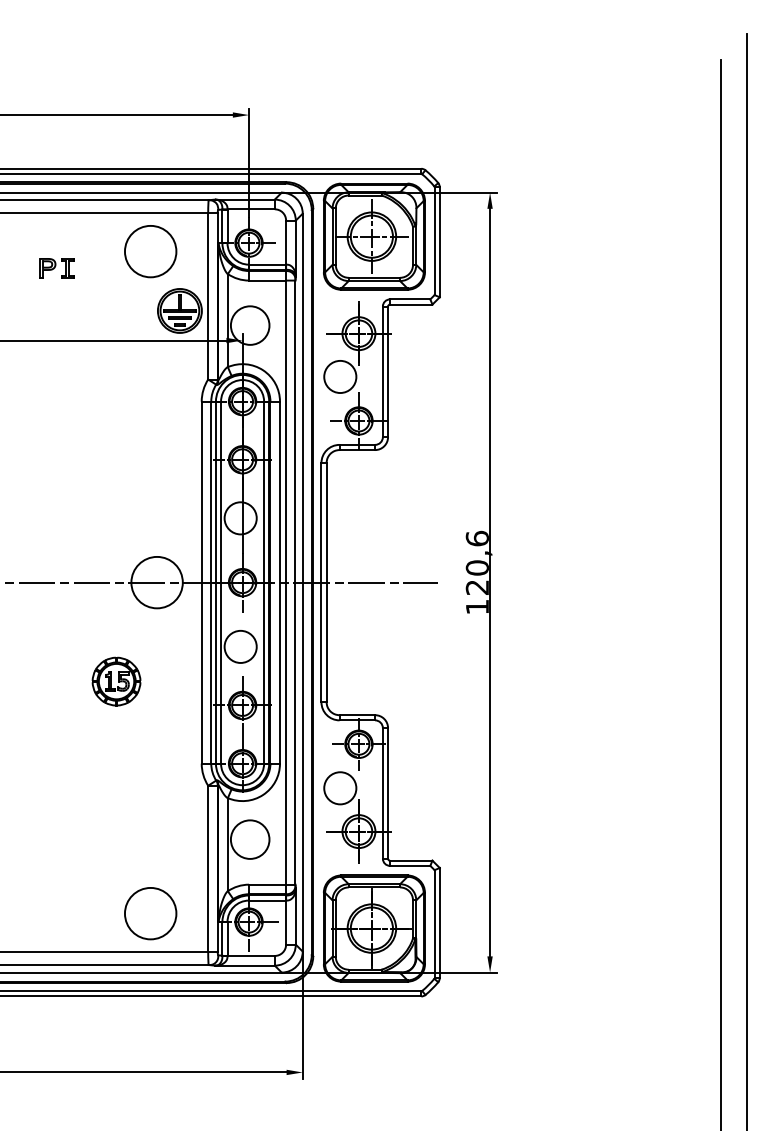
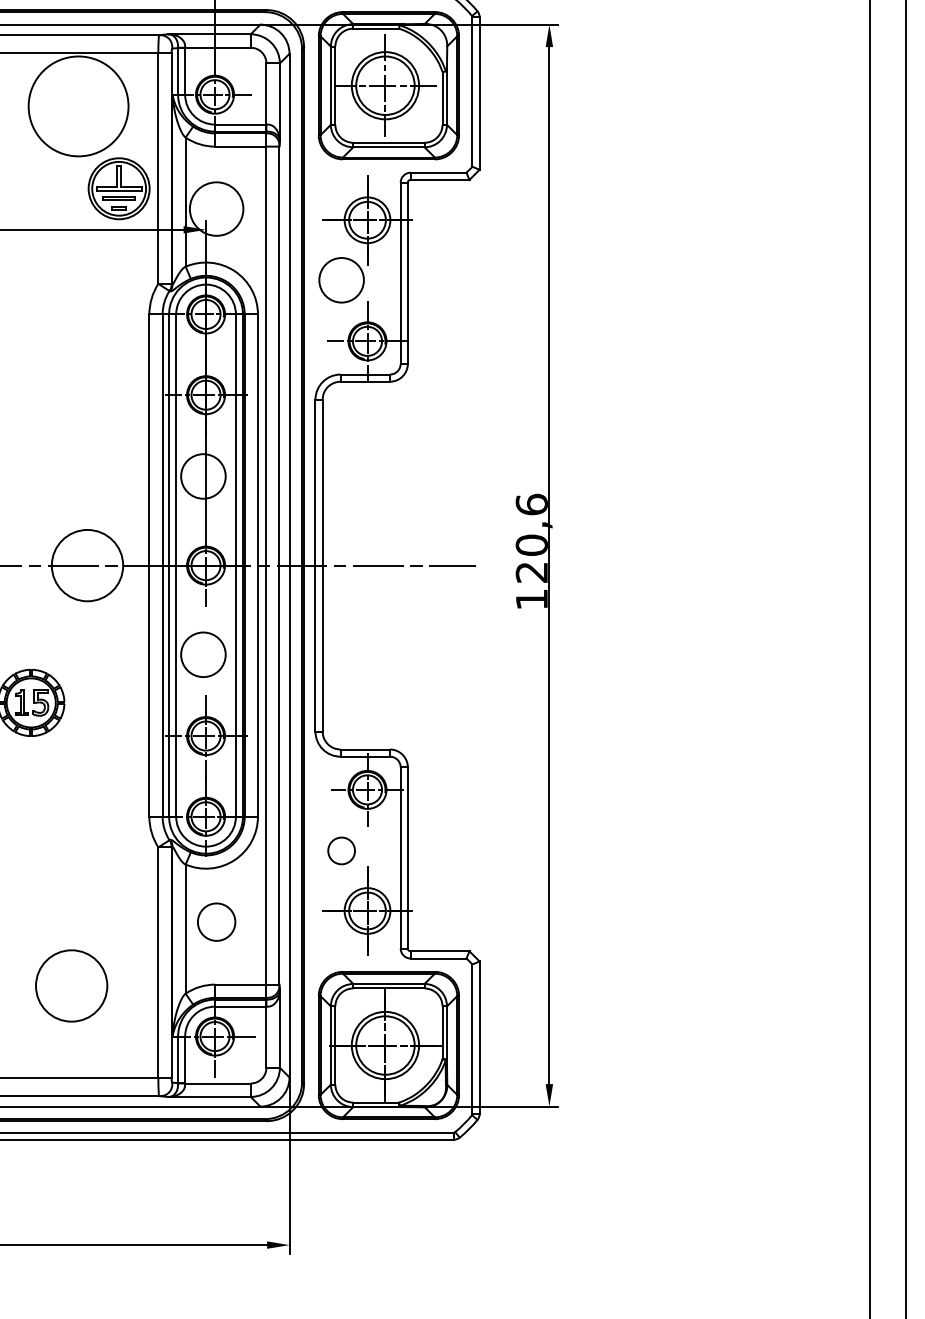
circle: (150, 251) -> (78, 106), size x1.4
circle: (340, 788) -> (341, 851), size x0.6
circle: (249, 839) -> (215, 921), size x0.7
circle: (150, 913) -> (71, 985), moved

